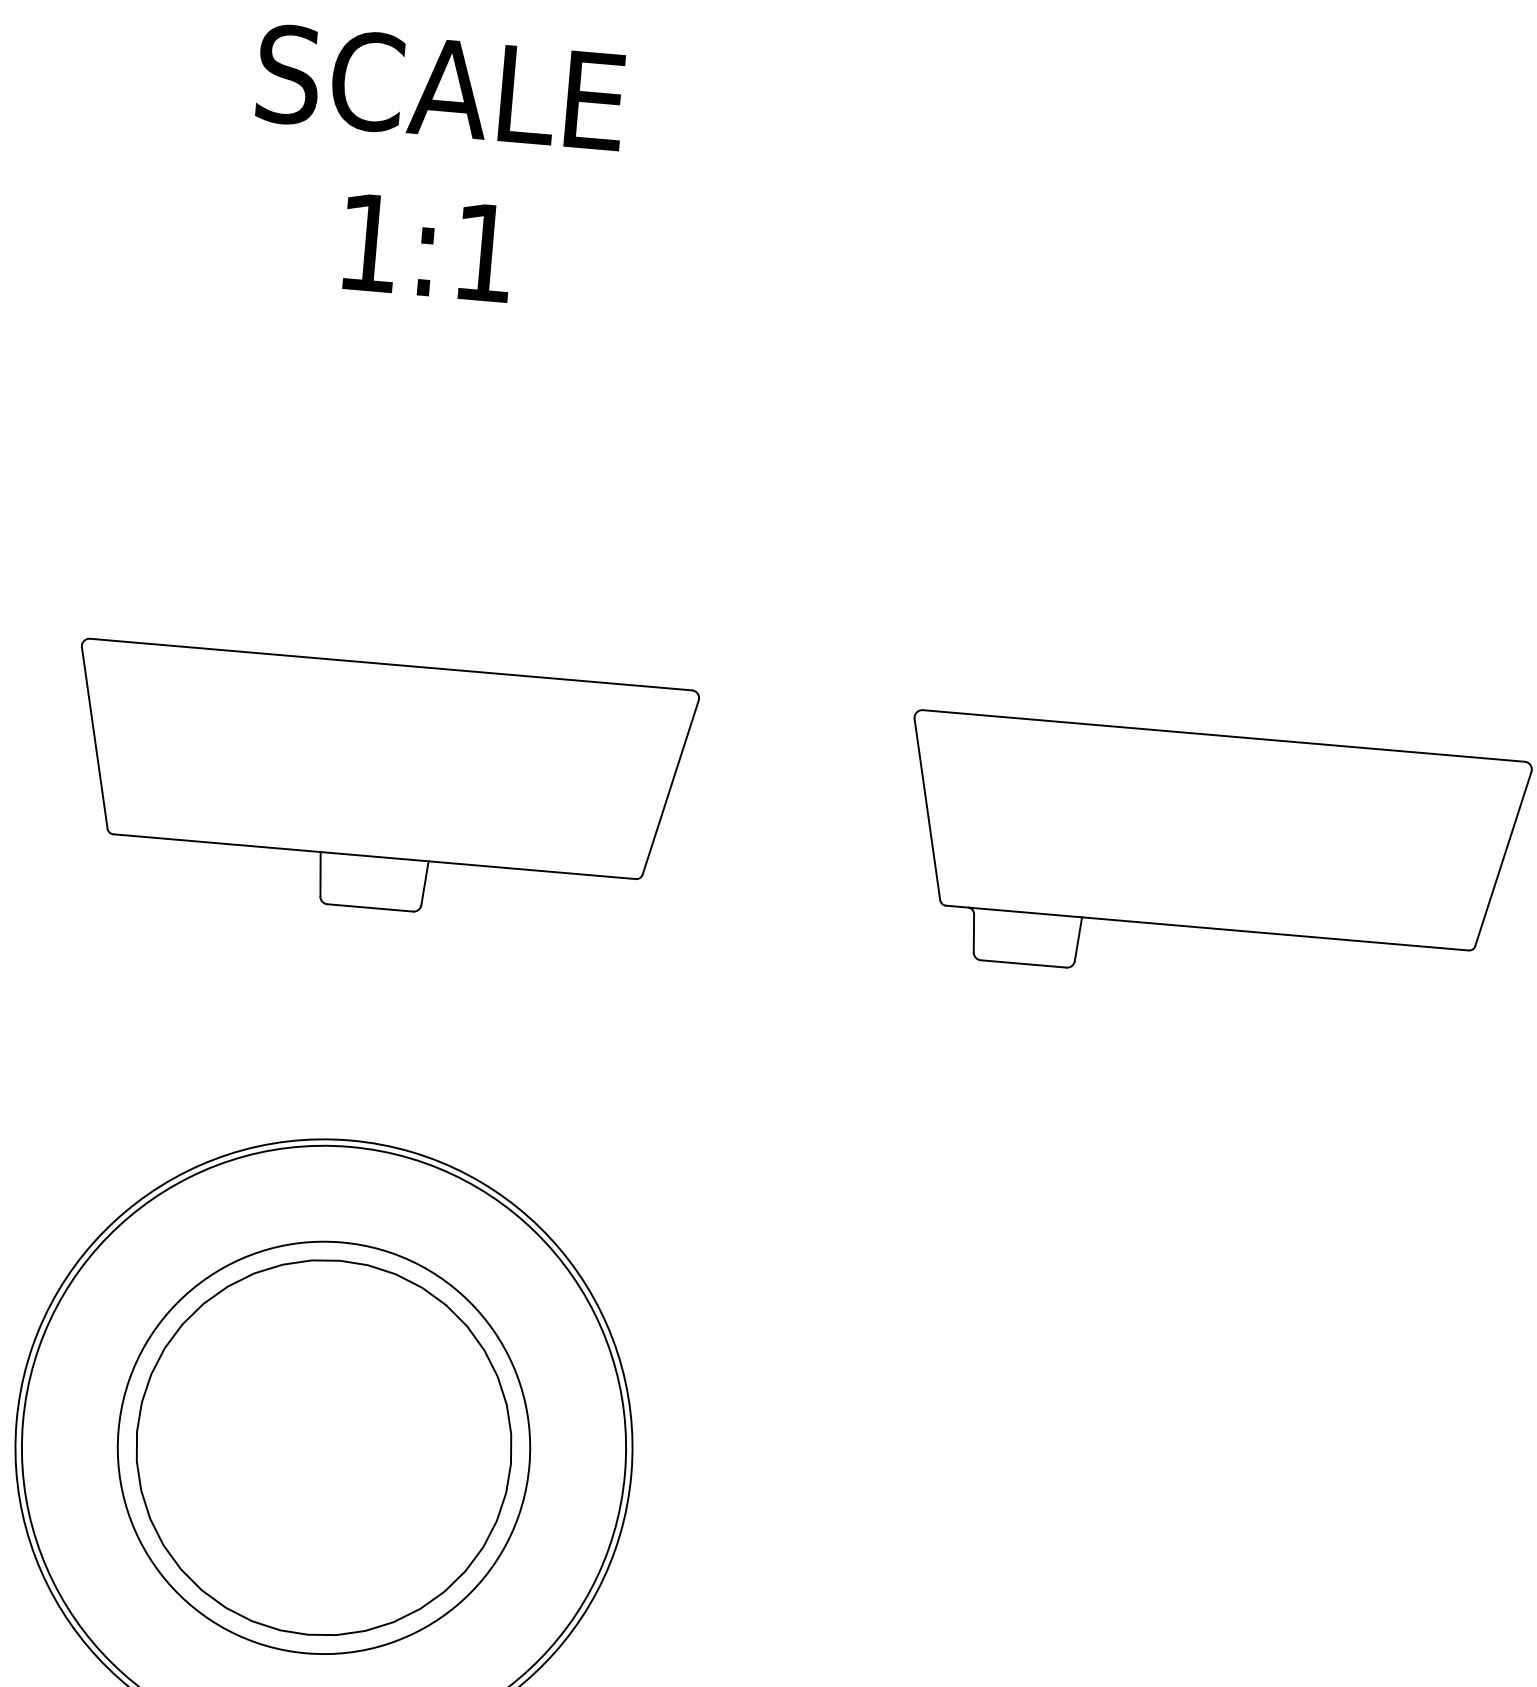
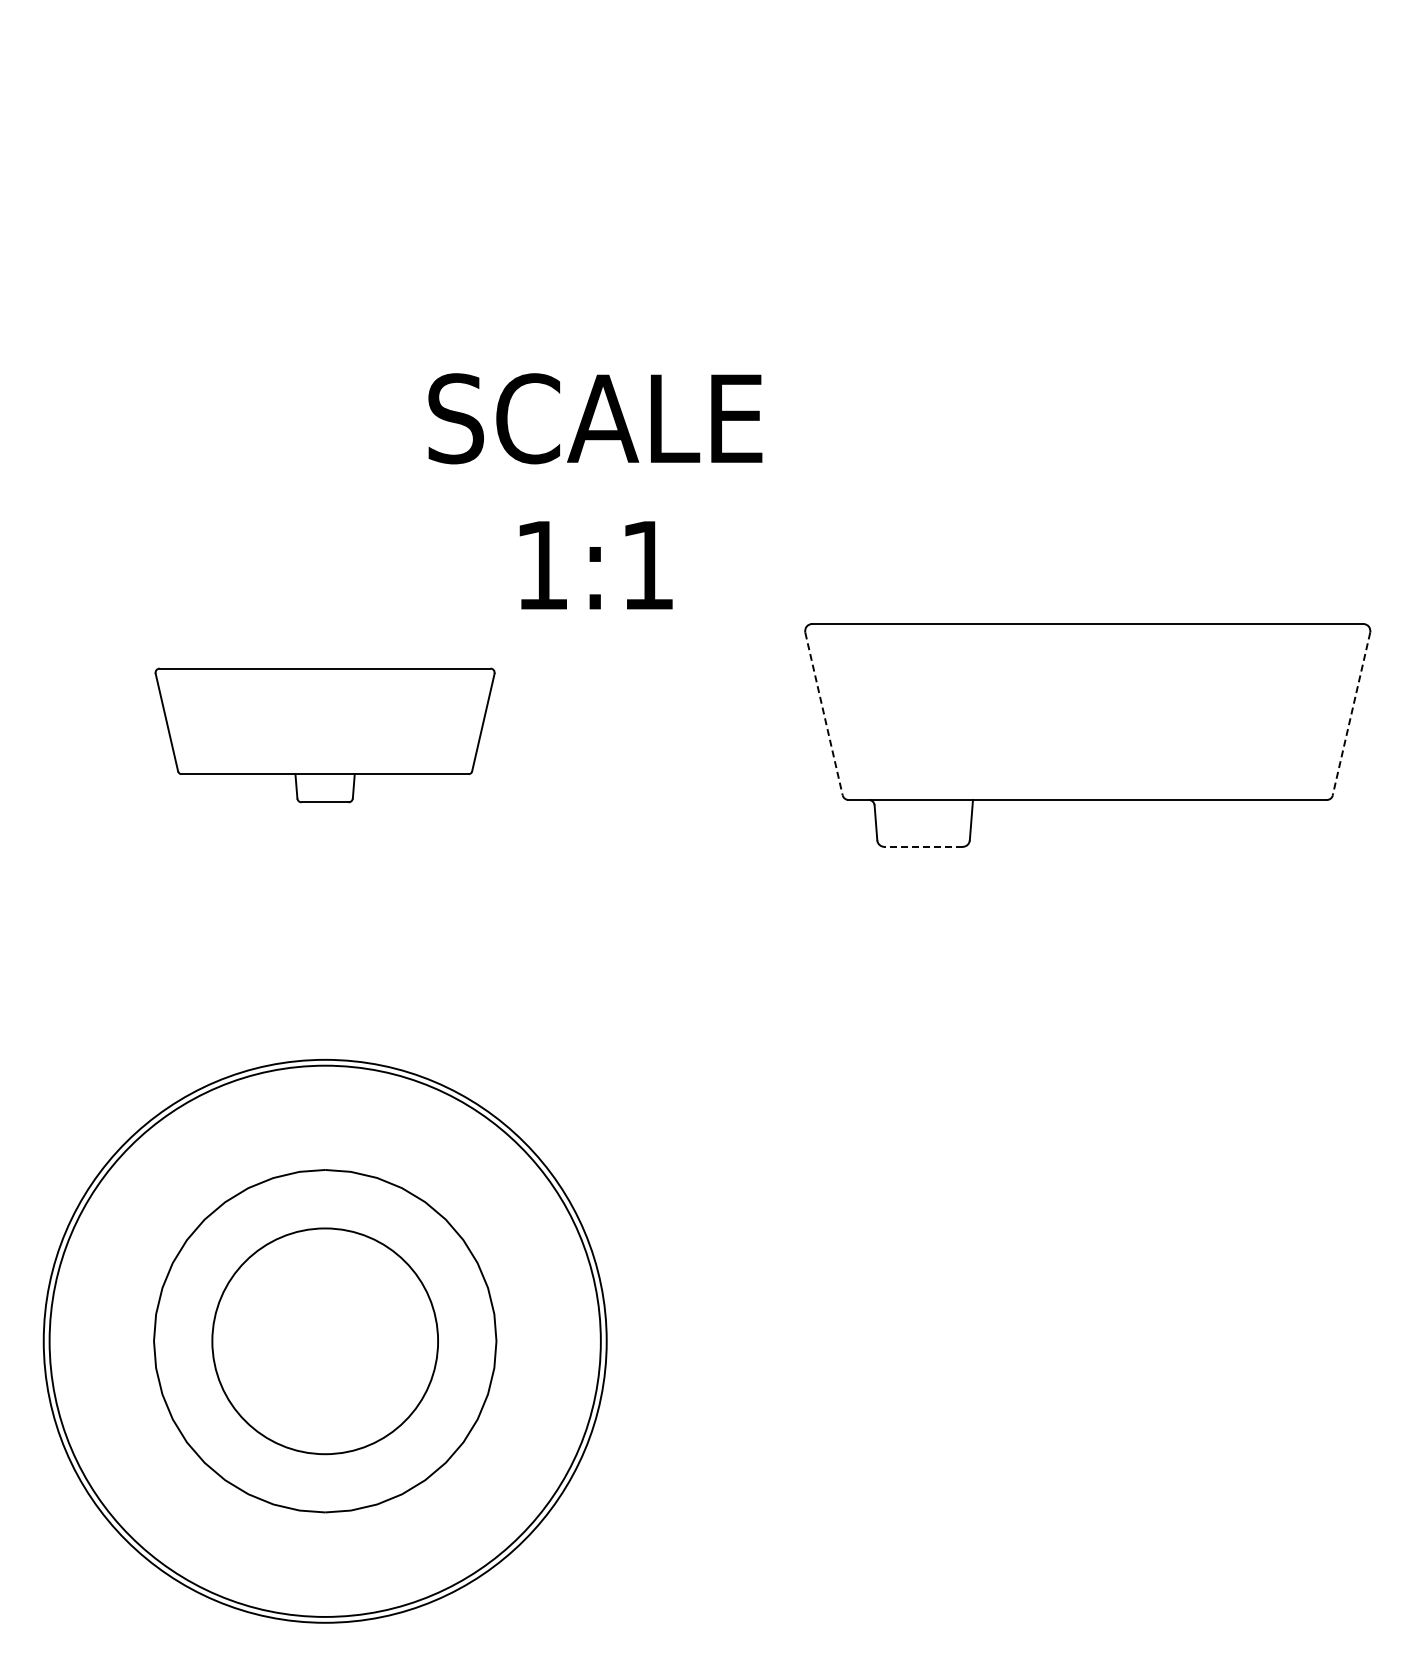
text: (434, 167) -> (595, 491), moved
part: (379, 786) -> (324, 735), size x0.6
line: (927, 809) -> (824, 713), solid -> dashed
line: (1503, 858) -> (1351, 713), solid -> dashed
line: (1023, 963) -> (923, 846), solid -> dashed
circle: (324, 1448) -> (325, 1341), size x0.6

